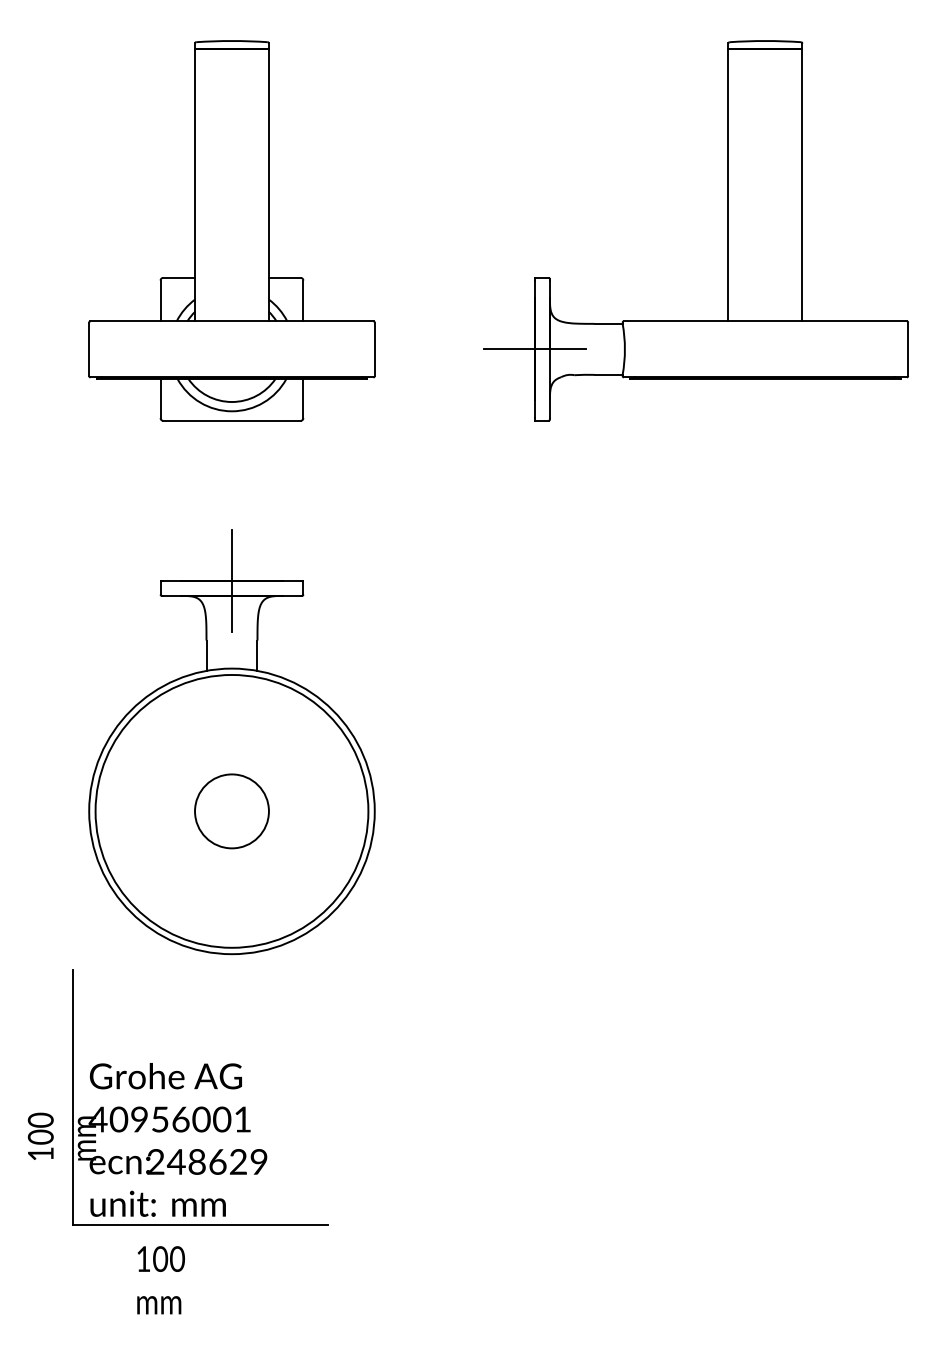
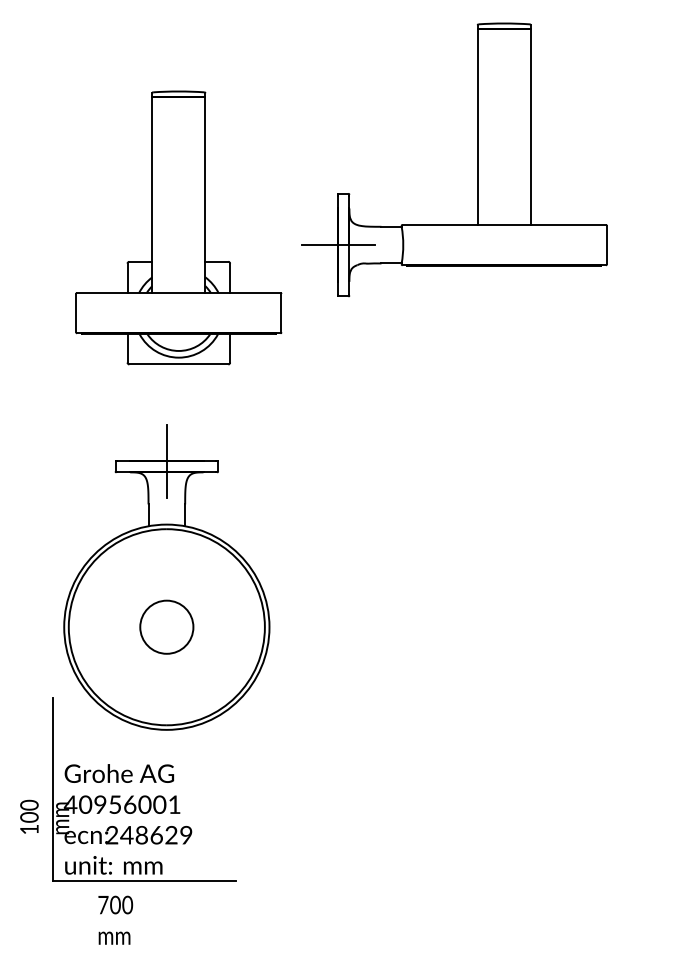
part: (231, 230) -> (178, 227), moved
part: (728, 230) -> (477, 159), moved
part: (231, 742) -> (166, 577), moved
text: (143, 1258) -> (103, 904), 100 -> 700

